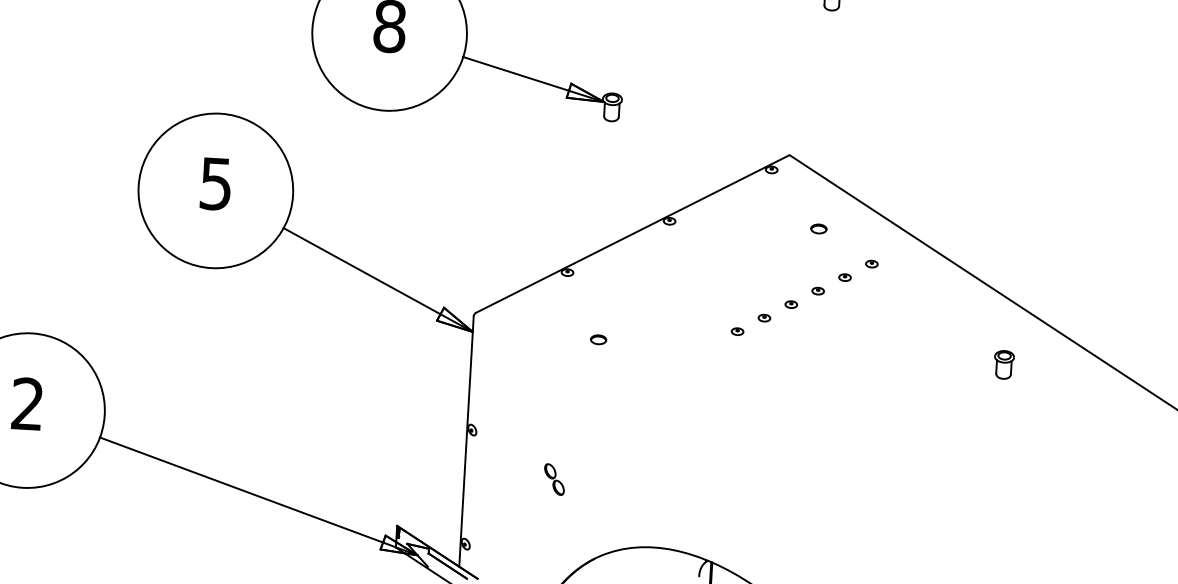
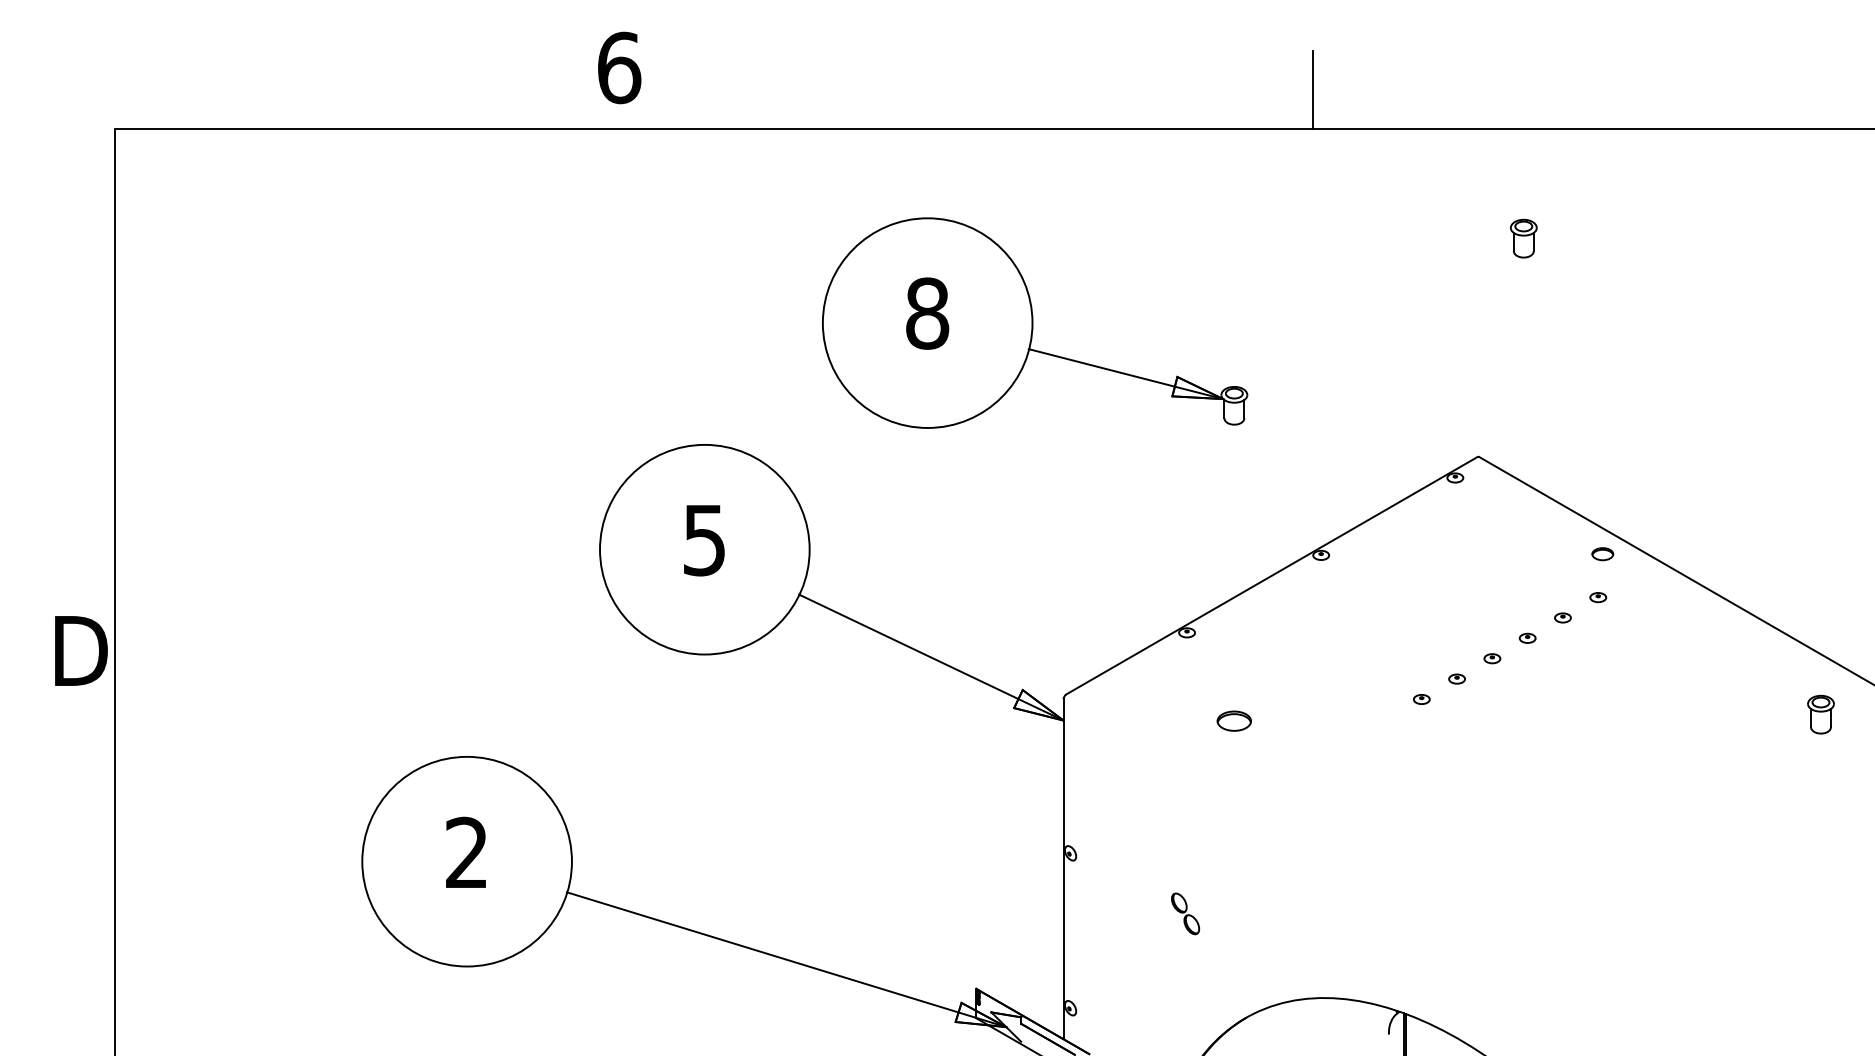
part: (818, 229) -> (1602, 554), moved
part: (598, 339) -> (1234, 721), size x1.6
part: (1003, 364) -> (1820, 714), moved

